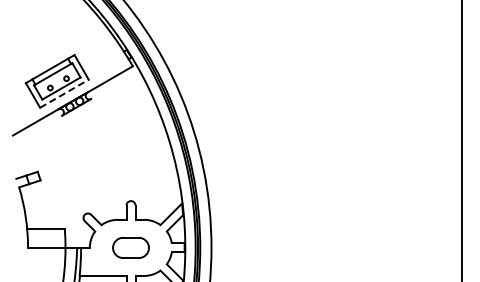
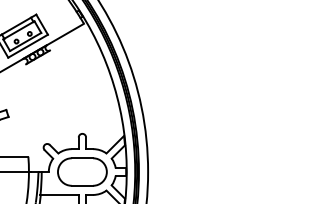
line: (64, 93) -> (28, 46), dashed -> solid
part: (130, 247) -> (82, 171), size x1.67

